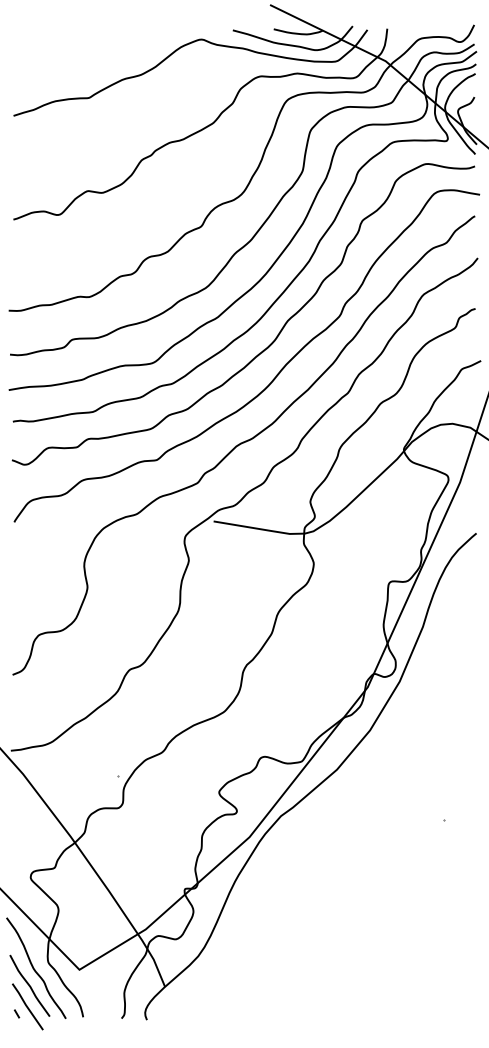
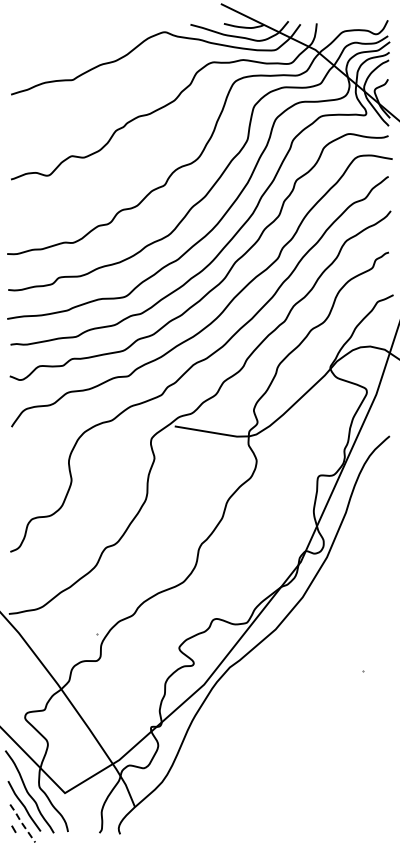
line: (26, 1005) -> (21, 822), solid -> dashed

